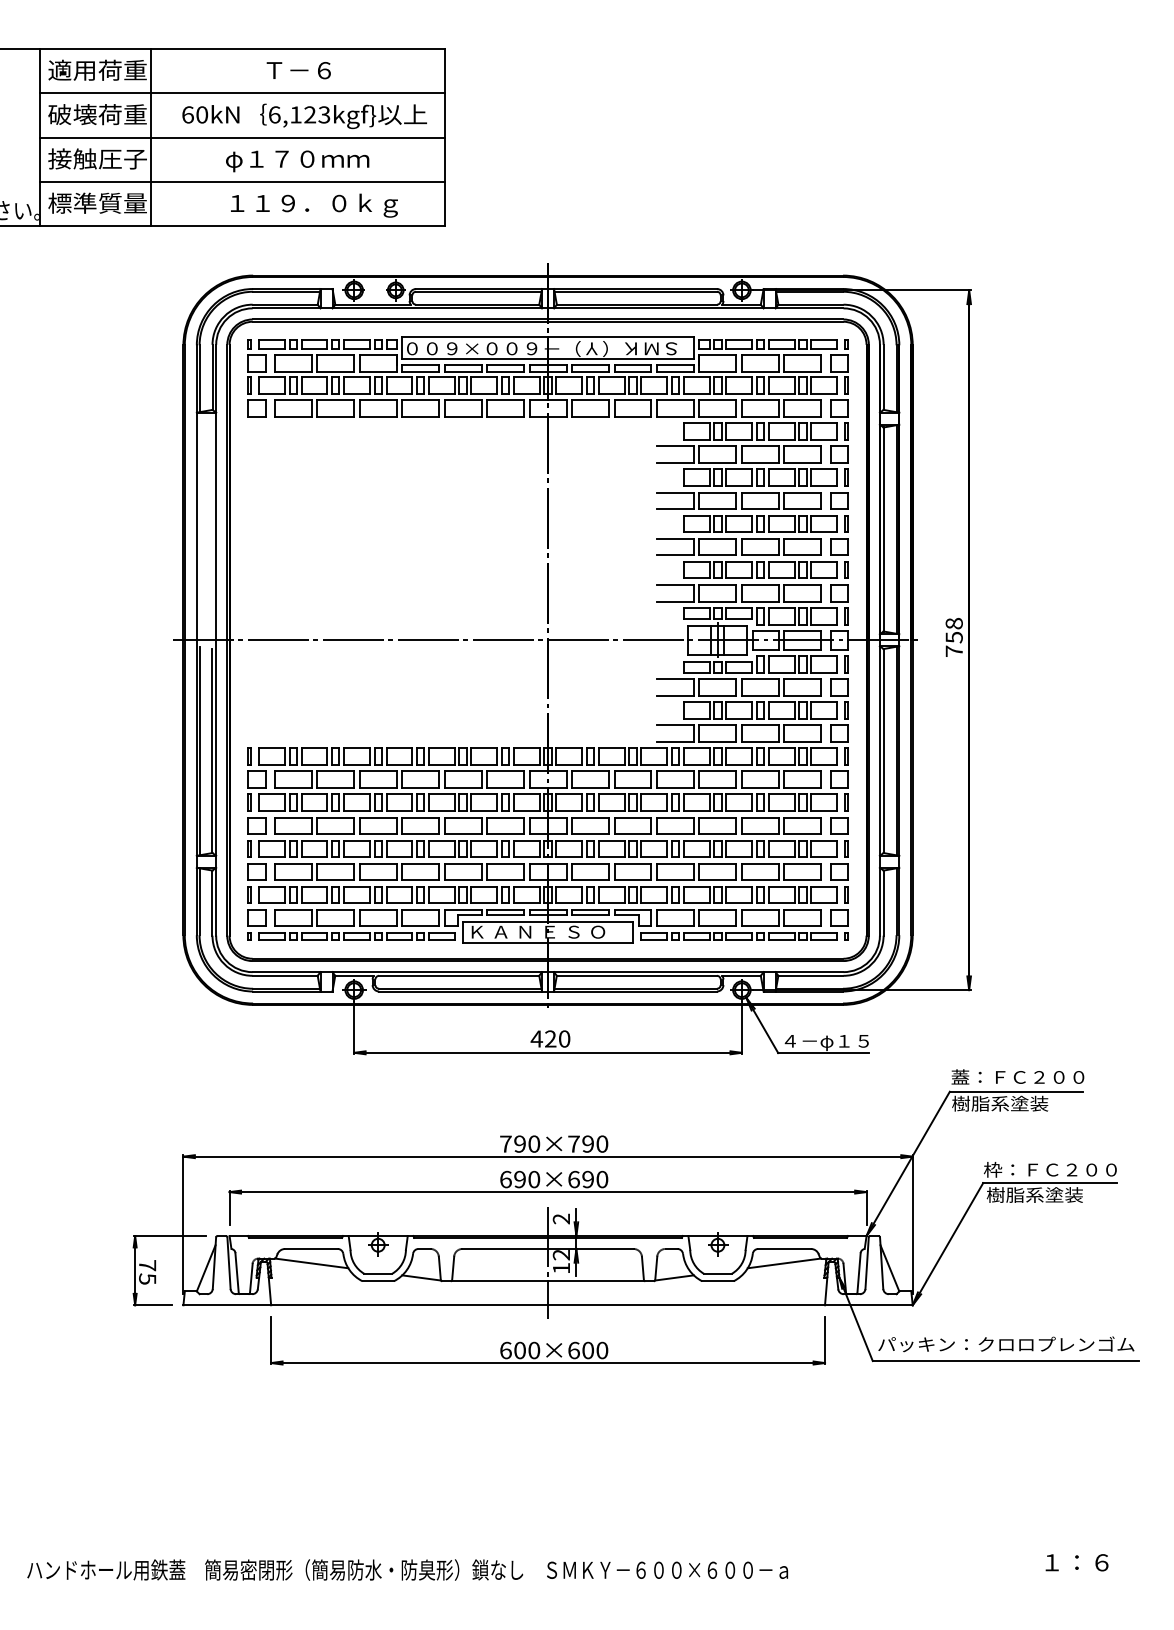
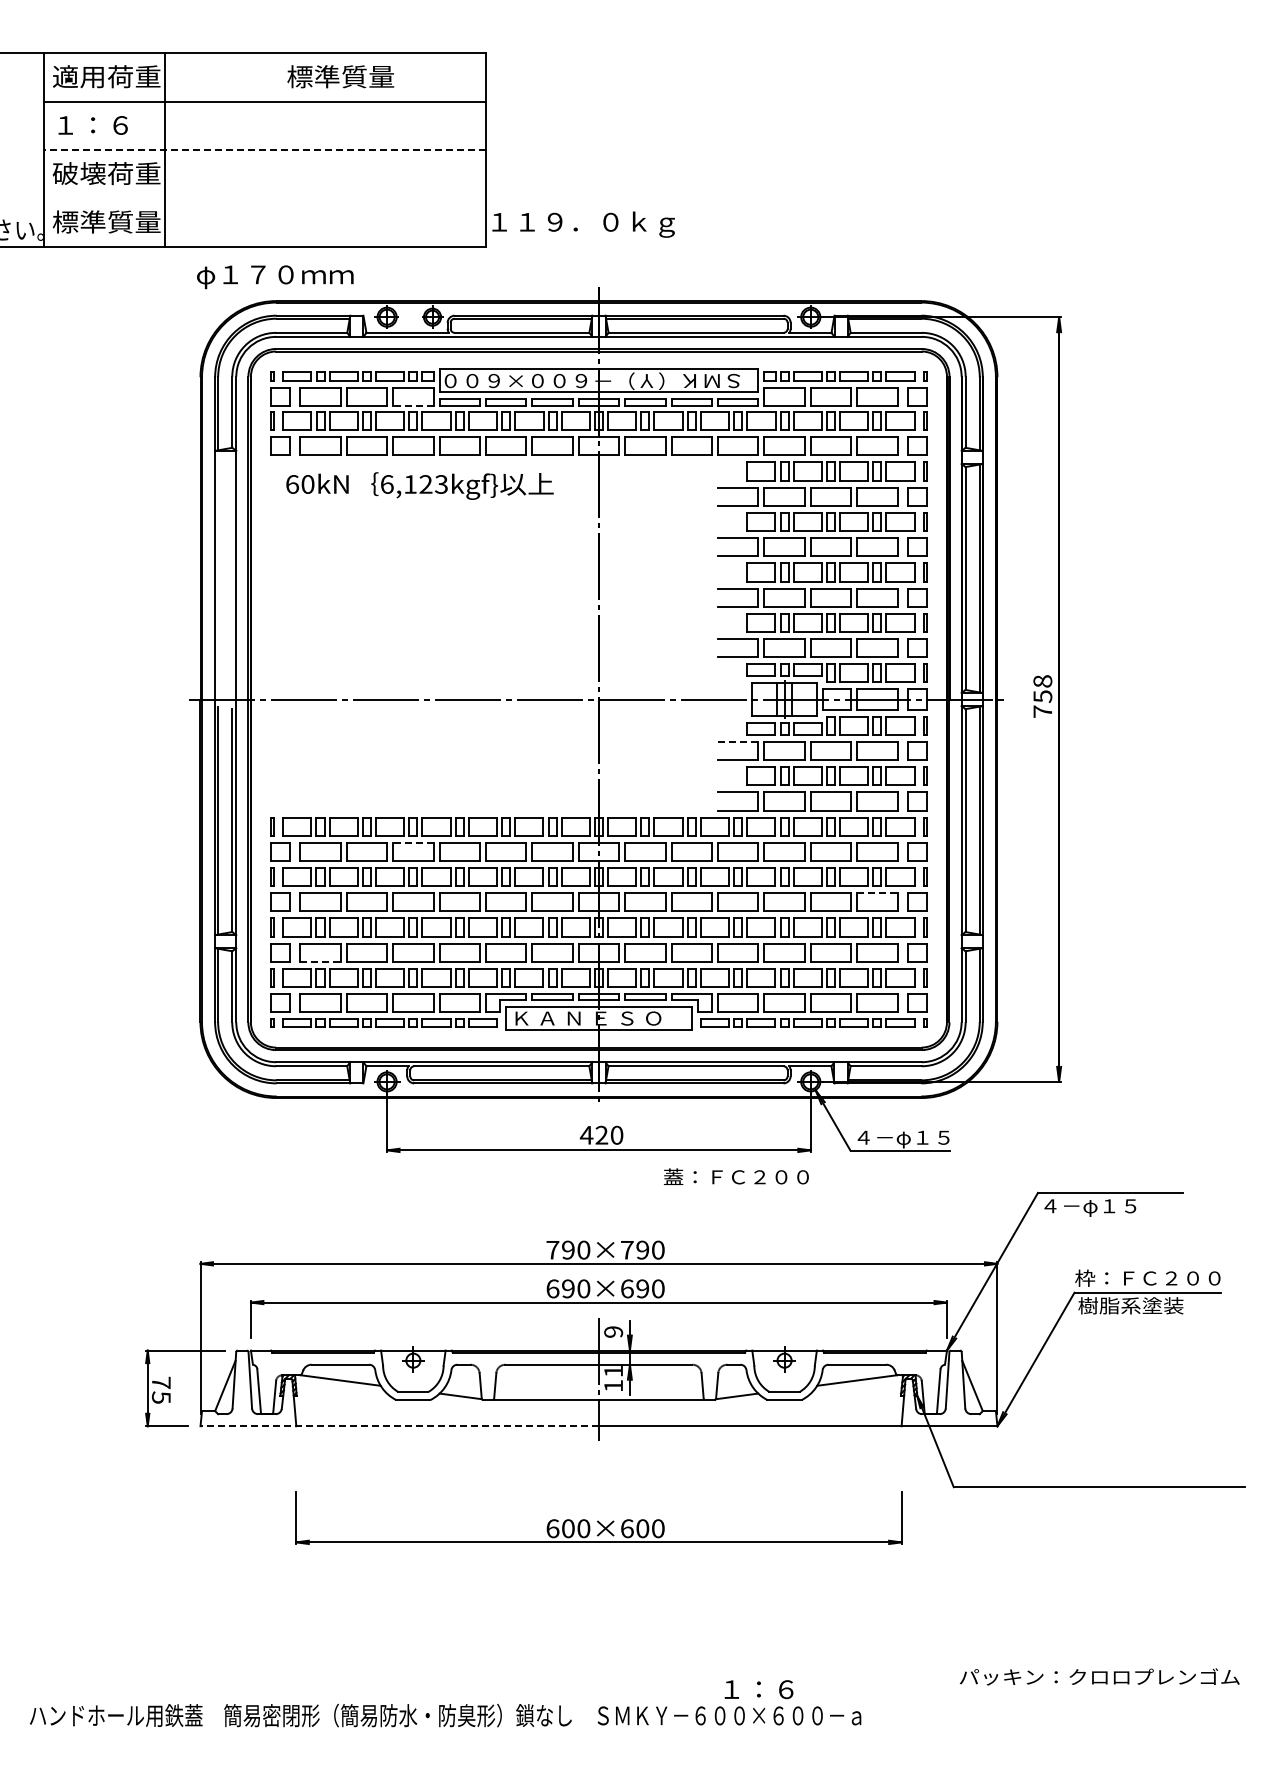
text: (311, 70) -> (340, 76), Ｔ－６ -> 標準質量
text: (97, 114) -> (106, 124), 破壊荷重 -> １：６
text: (304, 115) -> (419, 485), moved
line: (242, 137) -> (265, 150), solid -> dashed
text: (97, 158) -> (106, 173), 接触圧子 -> 破壊荷重
text: (297, 161) -> (275, 277), moved
line: (242, 181) -> (265, 198), removed
text: (314, 205) -> (583, 224), moved
line: (377, 371) -> (412, 405), solid -> dashed
line: (675, 678) -> (738, 741), solid -> dashed
line: (377, 771) -> (412, 842), solid -> dashed
line: (802, 817) -> (877, 893), solid -> dashed
line: (294, 879) -> (321, 961), solid -> dashed
text: (1018, 1076) -> (736, 1176), moved
text: (999, 1104) -> (1092, 1206), 樹脂系塗装 -> ４－φ１５
text: (561, 1218) -> (613, 1331), 2 -> 9
text: (561, 1255) -> (613, 1371), 12 -> 11
line: (365, 1305) -> (399, 1426), solid -> dashed
part: (547, 1340) -> (598, 1517), moved
text: (1006, 1343) -> (1099, 1676), moved
text: (1076, 1562) -> (758, 1689), moved

